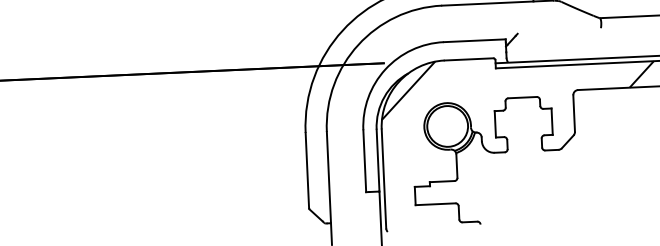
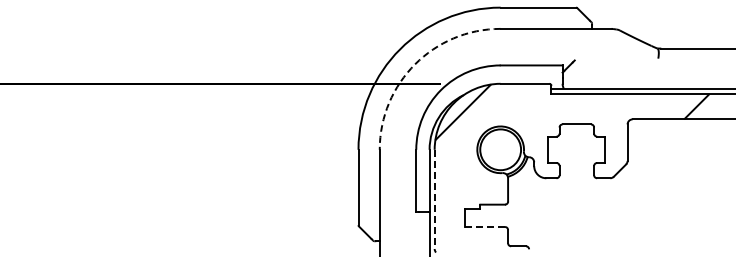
arc: (358, 45) -> (415, 64), solid -> dashed
line: (383, 179) -> (434, 199), solid -> dashed
line: (435, 203) -> (485, 226), solid -> dashed

